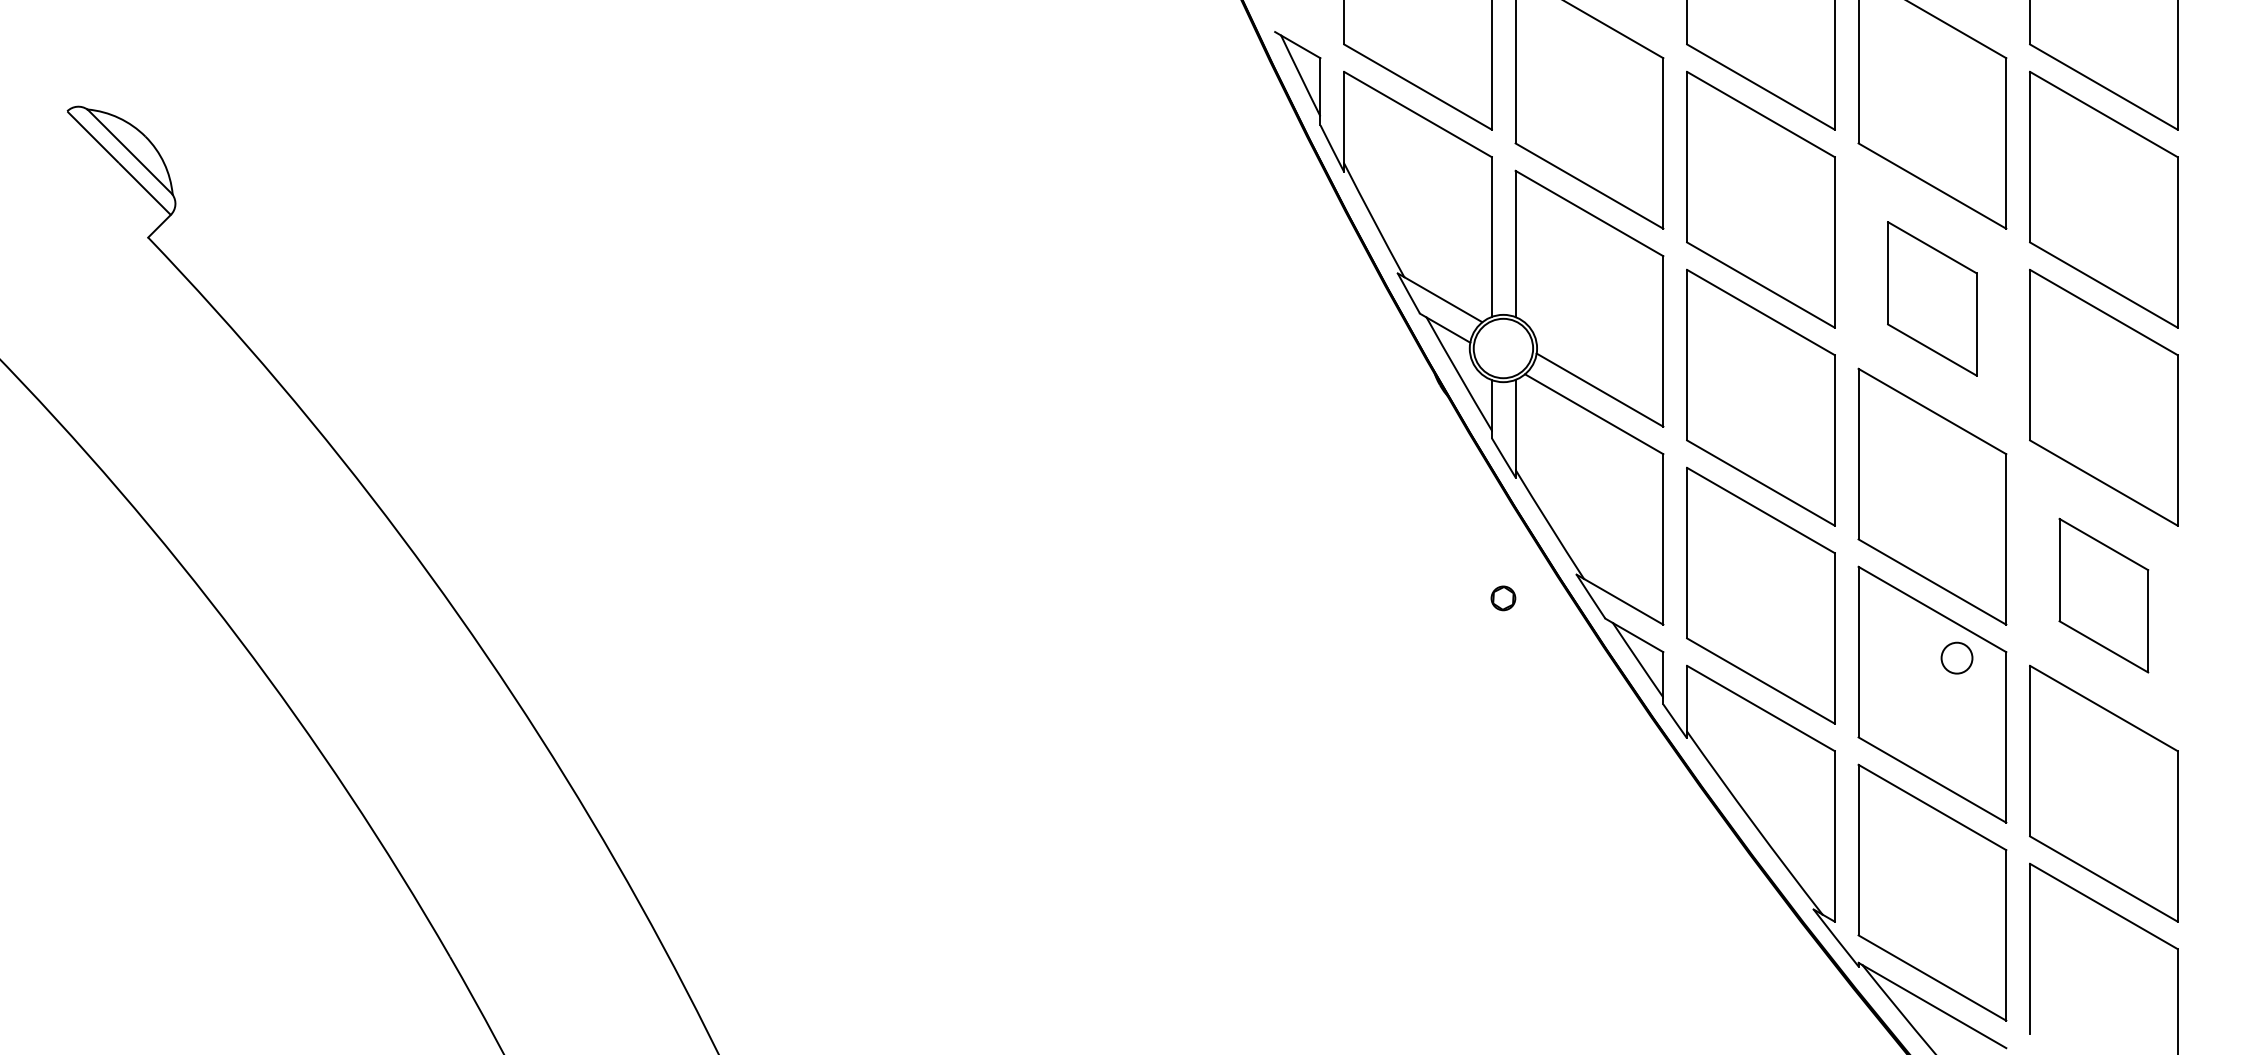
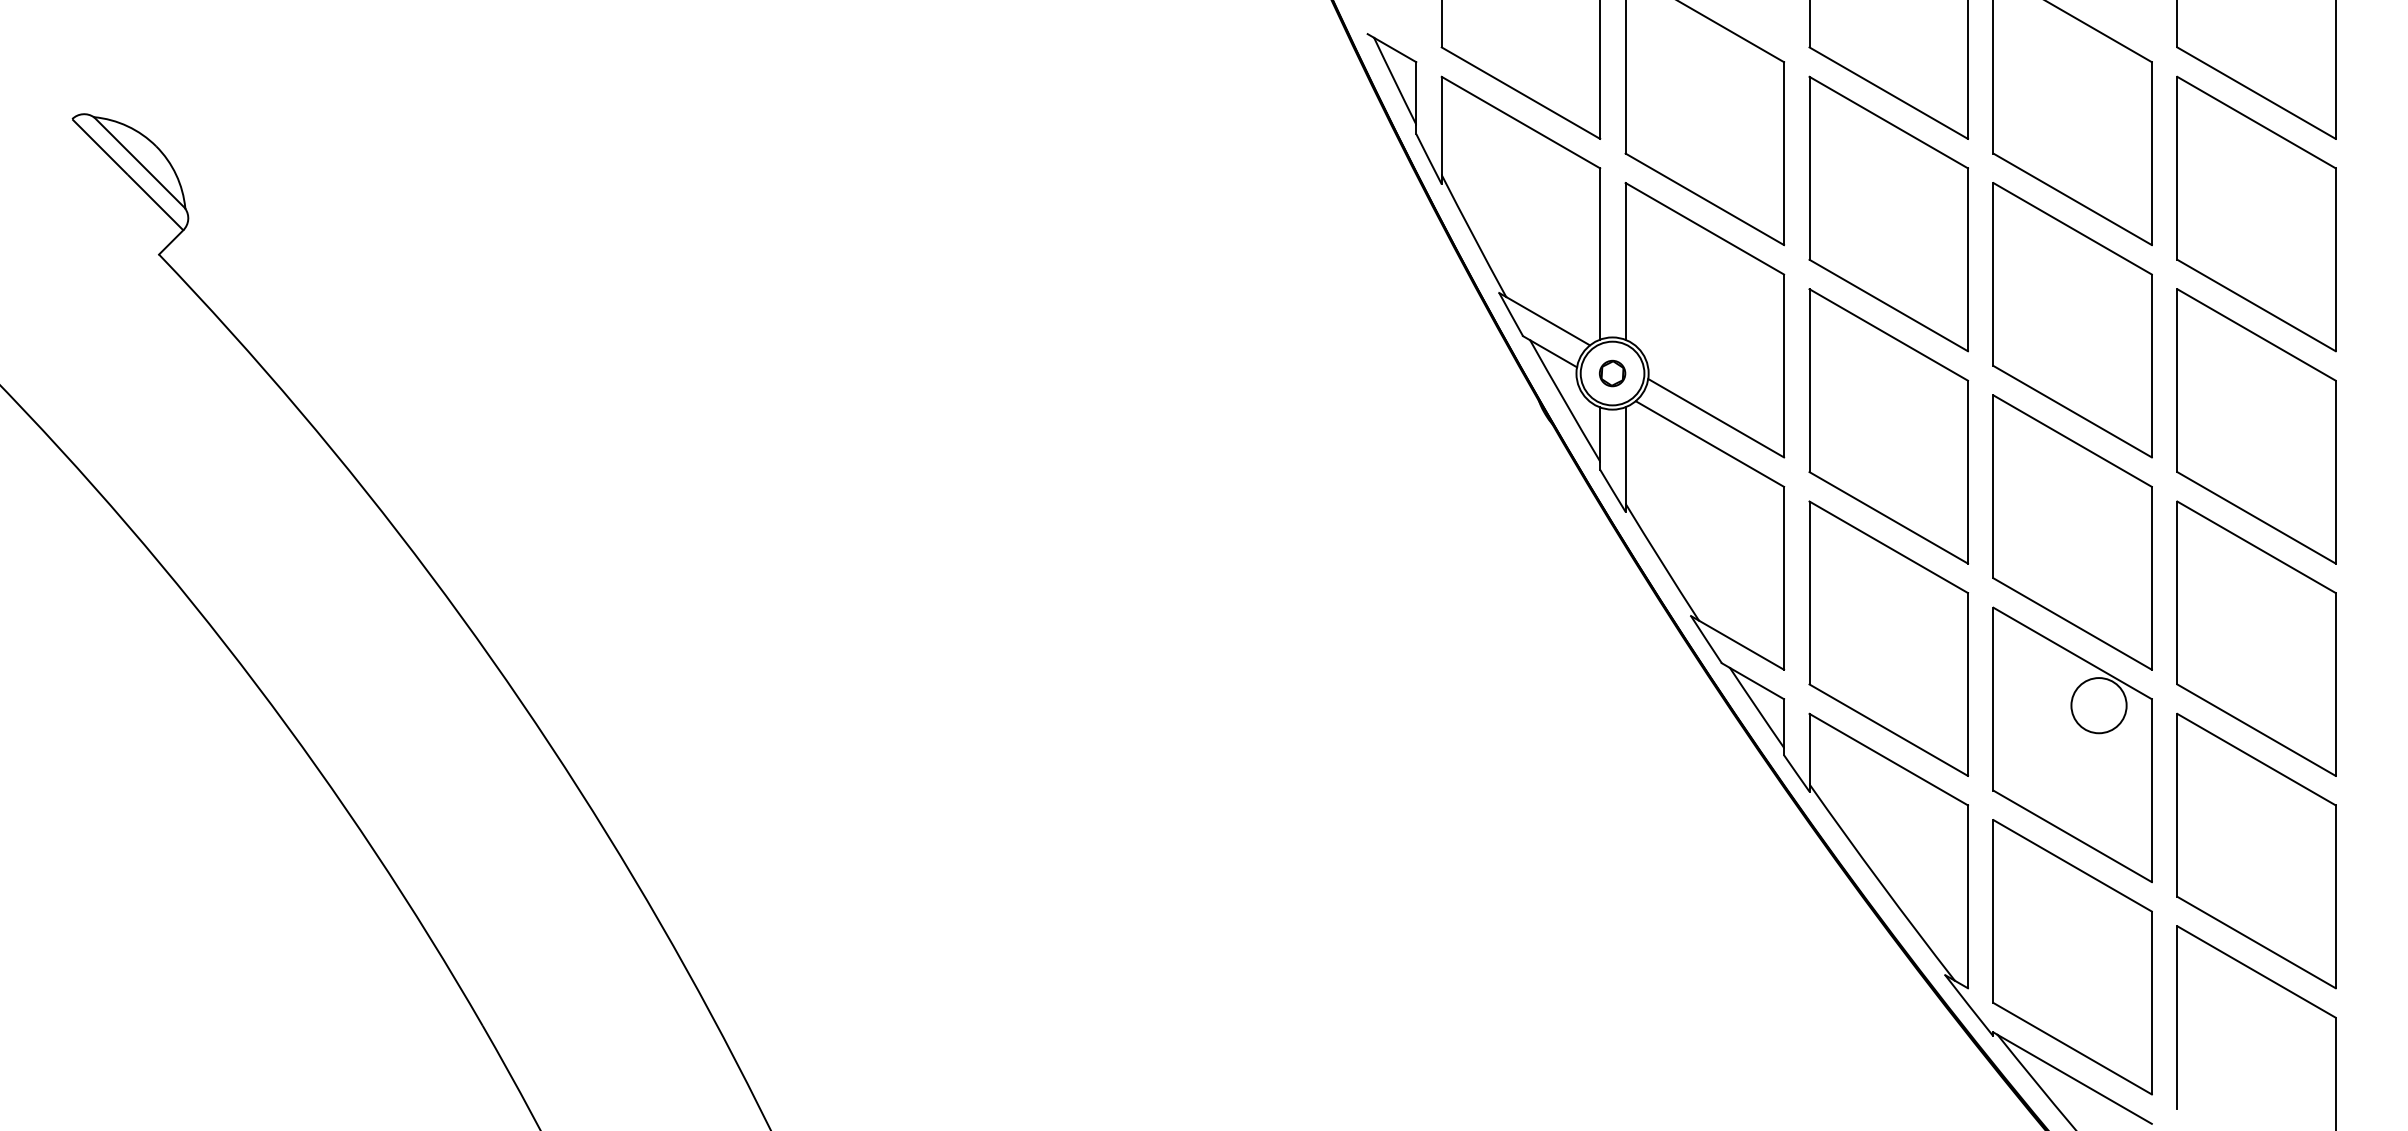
part: (1932, 299) -> (2072, 320), size x1.67
part: (2103, 595) -> (2256, 638), size x1.67
part: (1503, 598) -> (1612, 373), moved
circle: (1956, 658) -> (2098, 705), size x1.67

